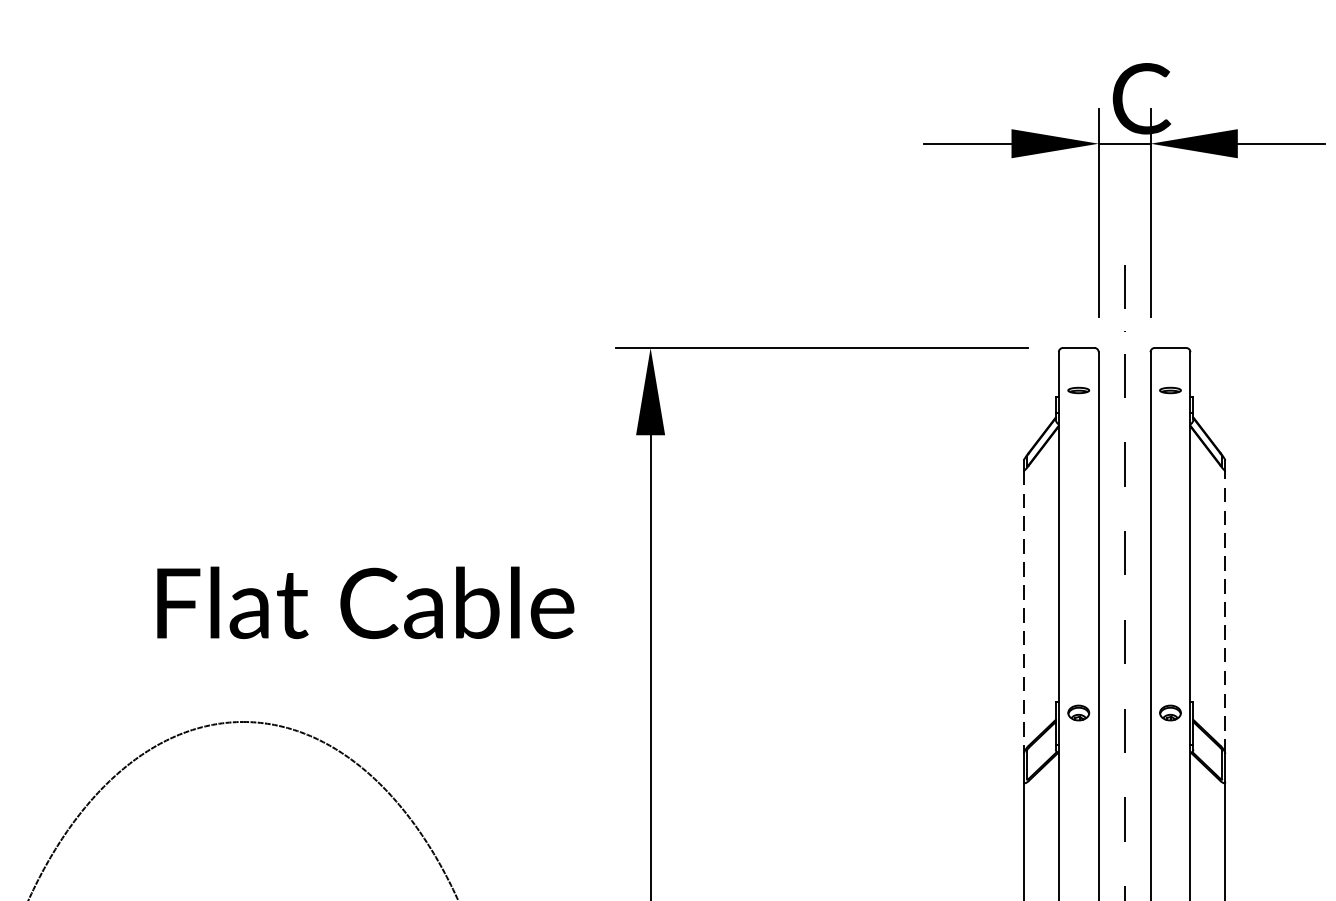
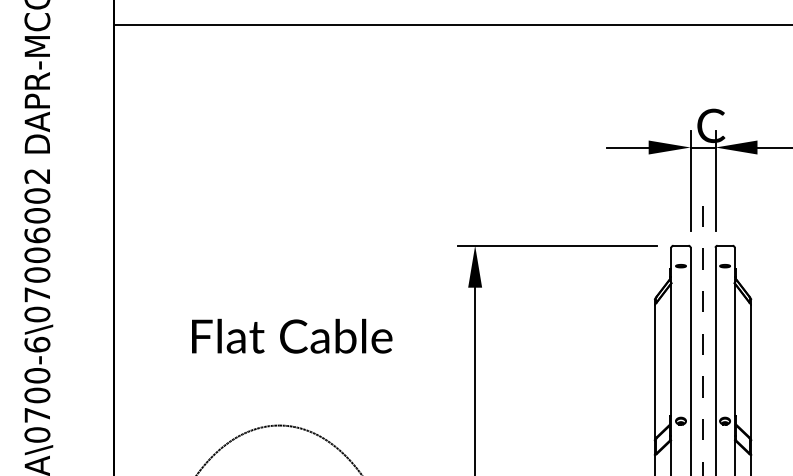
text: (366, 601) -> (292, 335), moved
line: (1225, 611) -> (751, 372), dashed -> solid
line: (1023, 613) -> (654, 373), dashed -> solid

